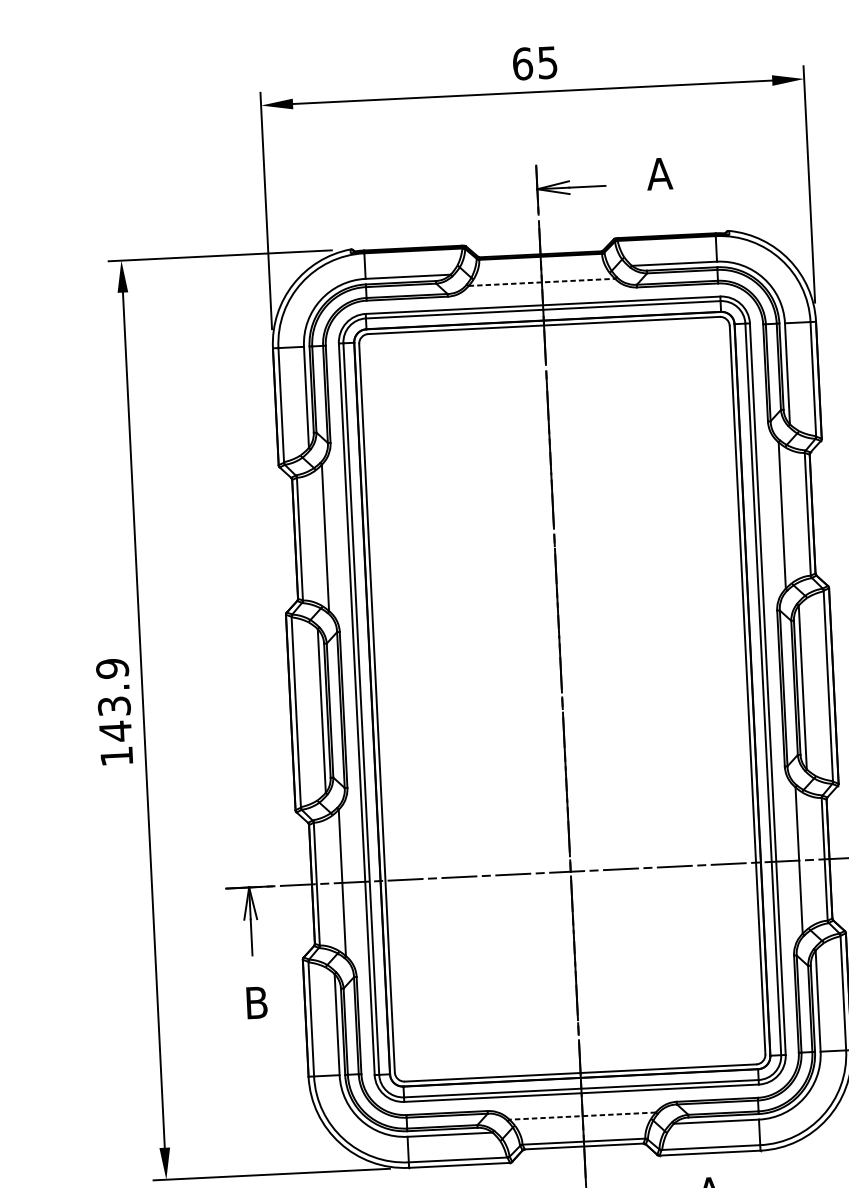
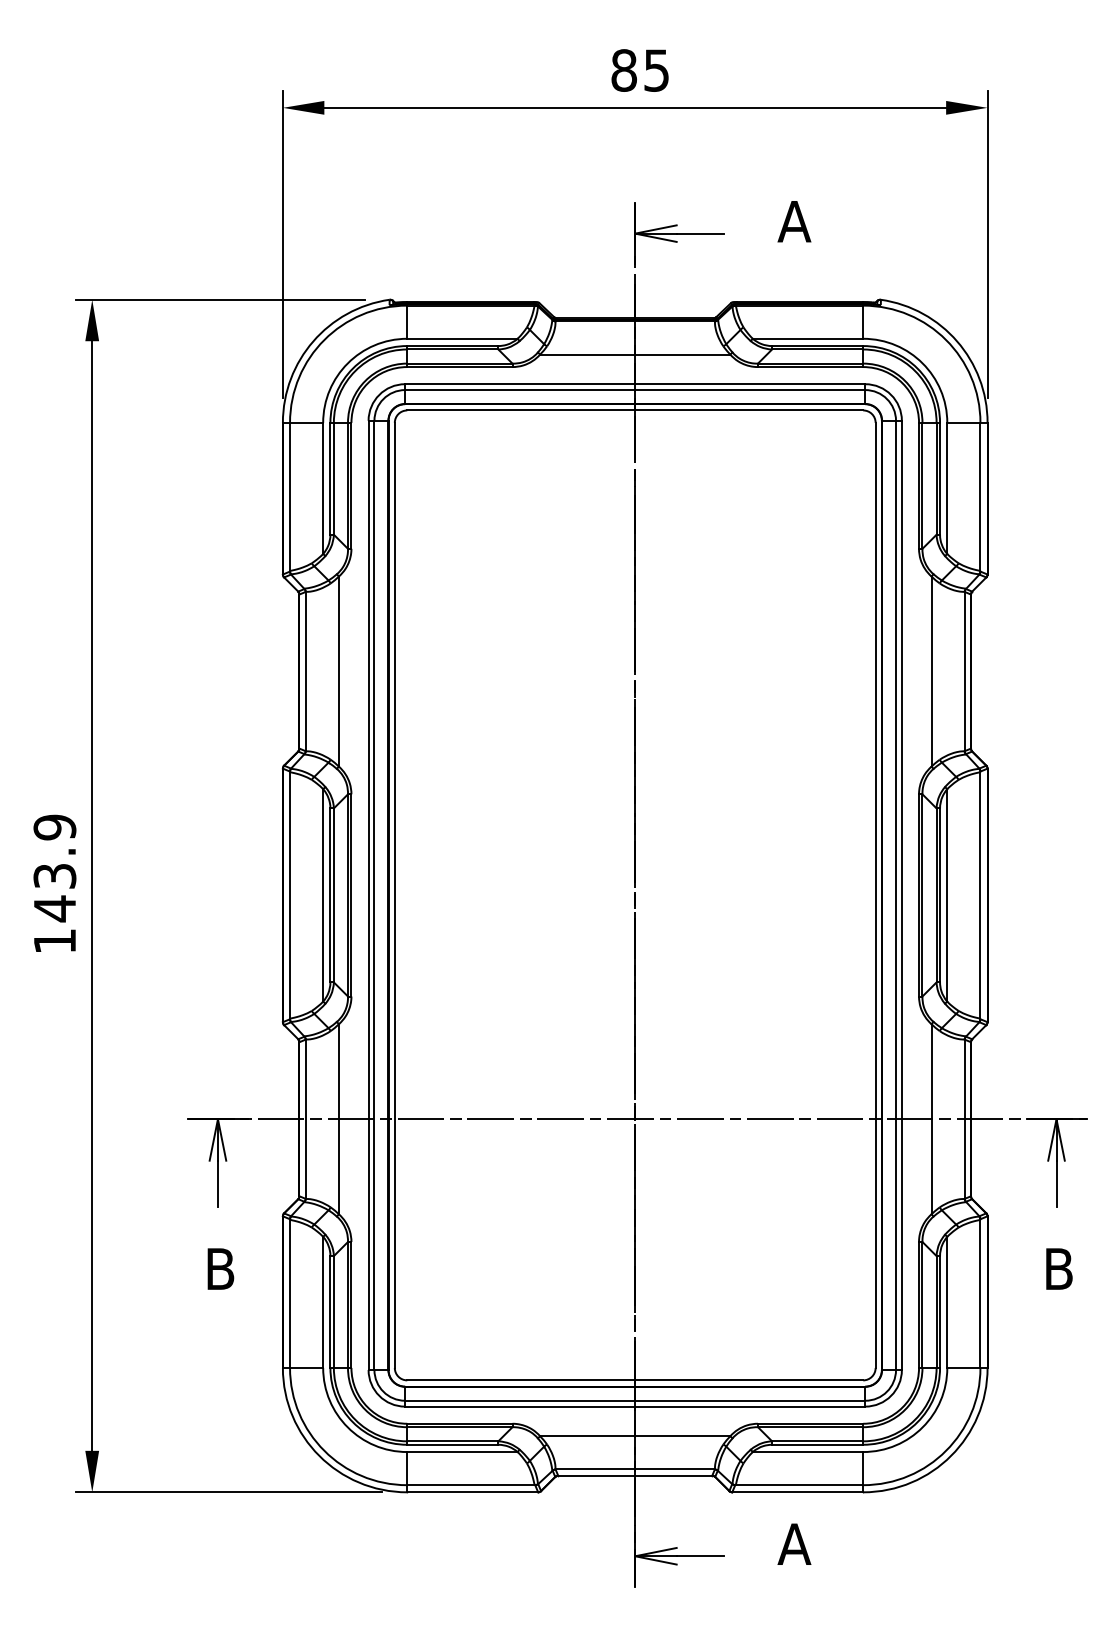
text: (522, 63) -> (624, 70), 65 -> 85
line: (542, 282) -> (635, 354), dashed -> solid
line: (582, 1116) -> (634, 1436), dashed -> solid

